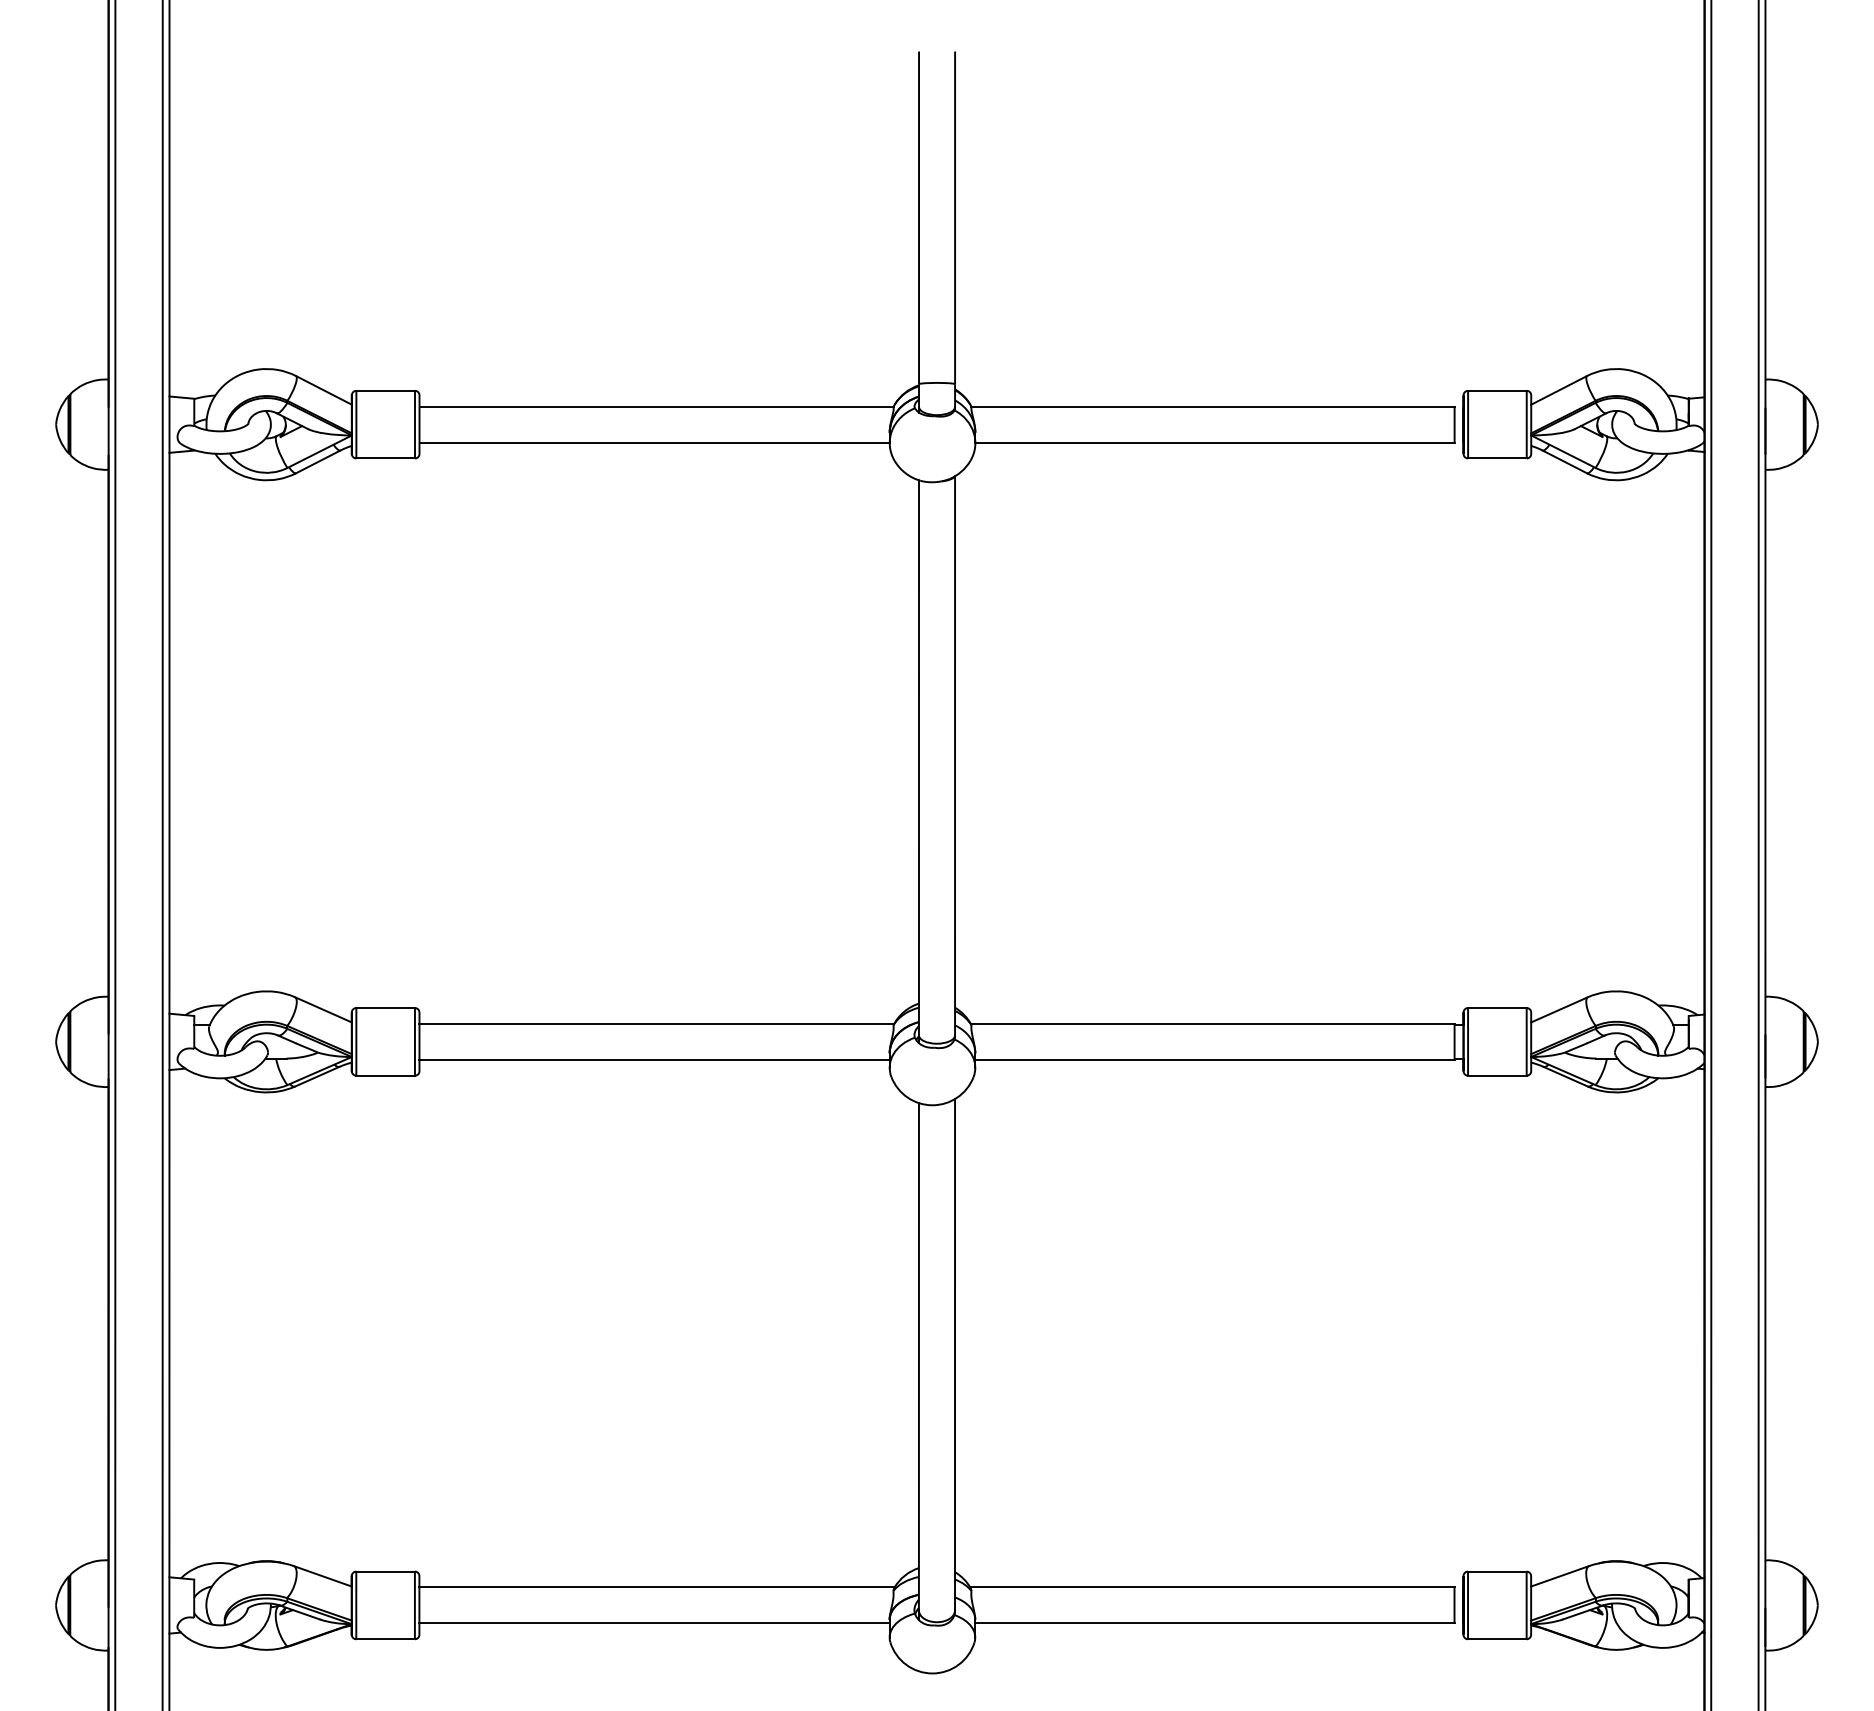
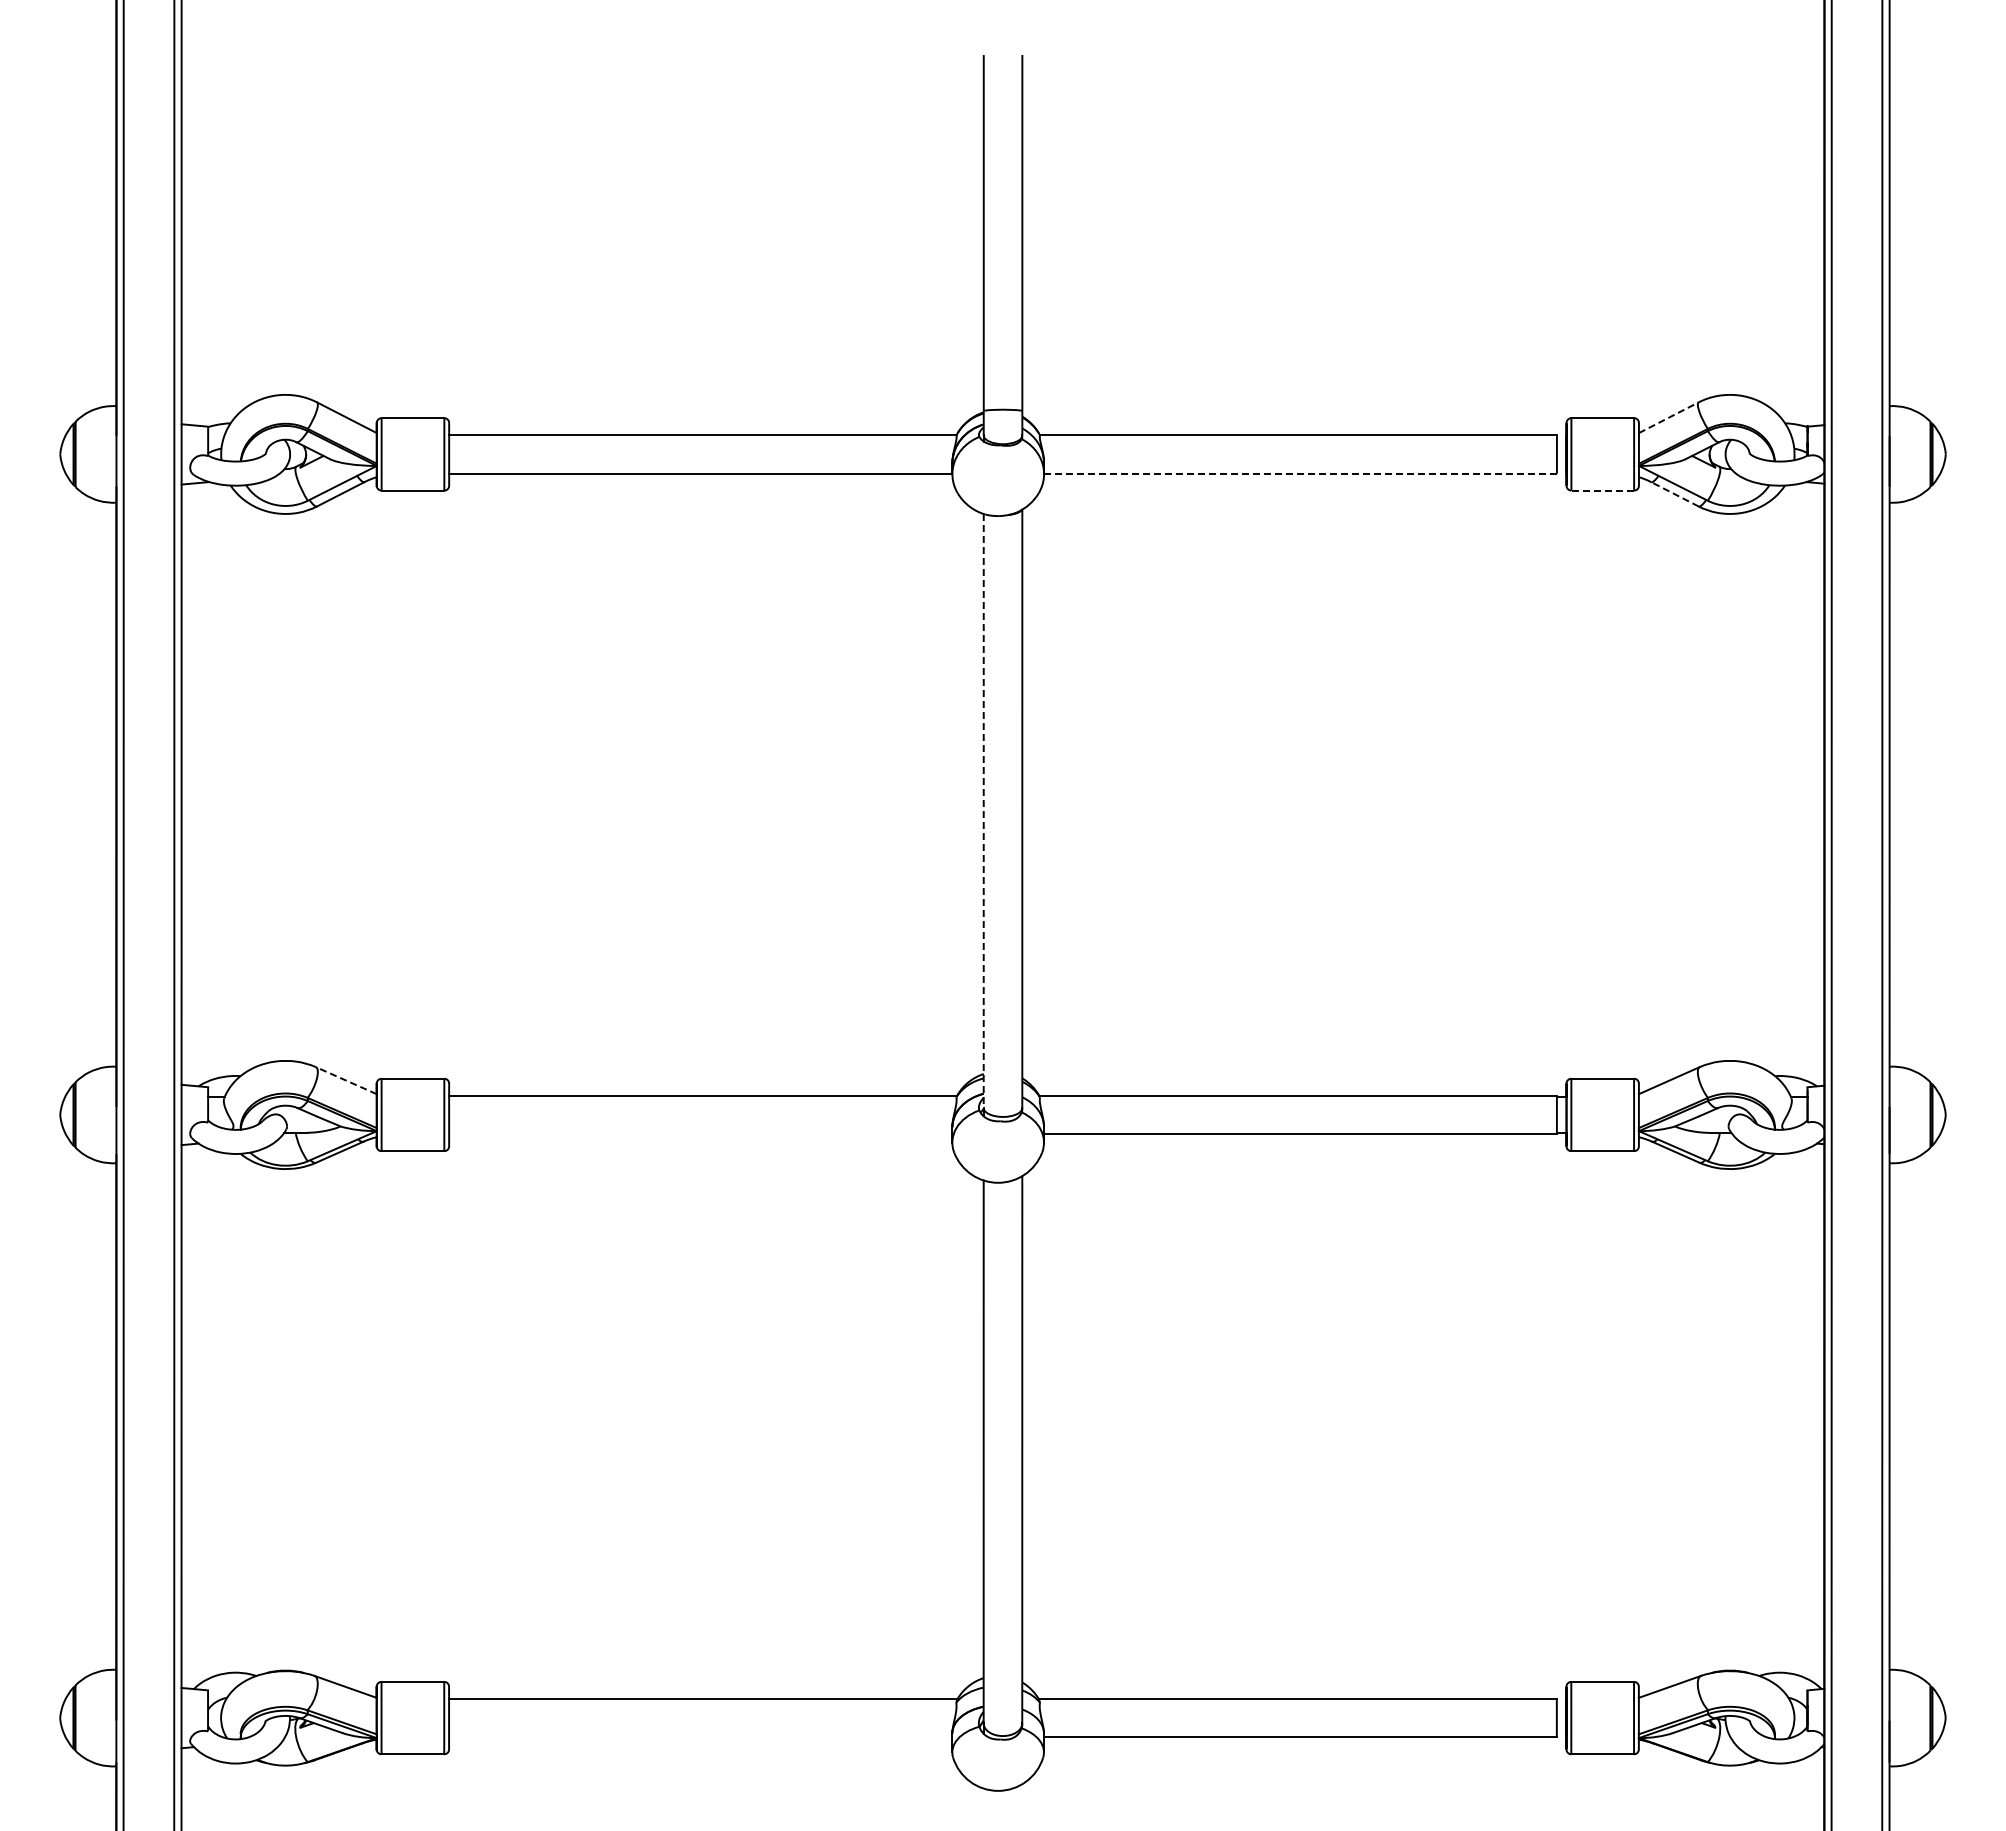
line: (1558, 390) -> (1668, 417), solid -> dashed
line: (1215, 442) -> (1301, 473), solid -> dashed
line: (1497, 458) -> (1602, 490), solid -> dashed
line: (1564, 462) -> (1674, 494), solid -> dashed
line: (918, 758) -> (983, 811), solid -> dashed
line: (322, 1009) -> (345, 1080), solid -> dashed
line: (654, 1060) -> (700, 1134), removed
line: (654, 1623) -> (700, 1737), removed

